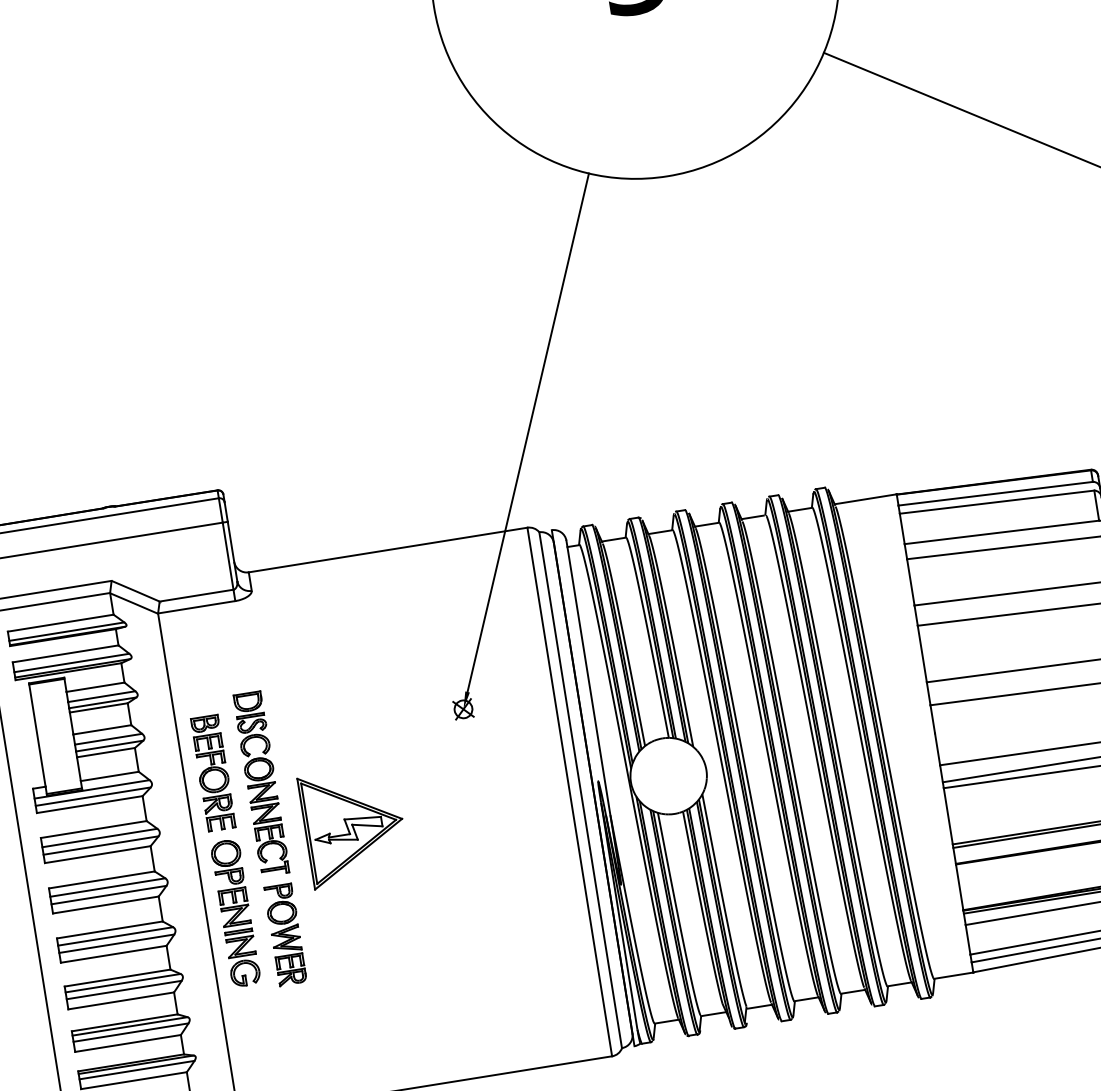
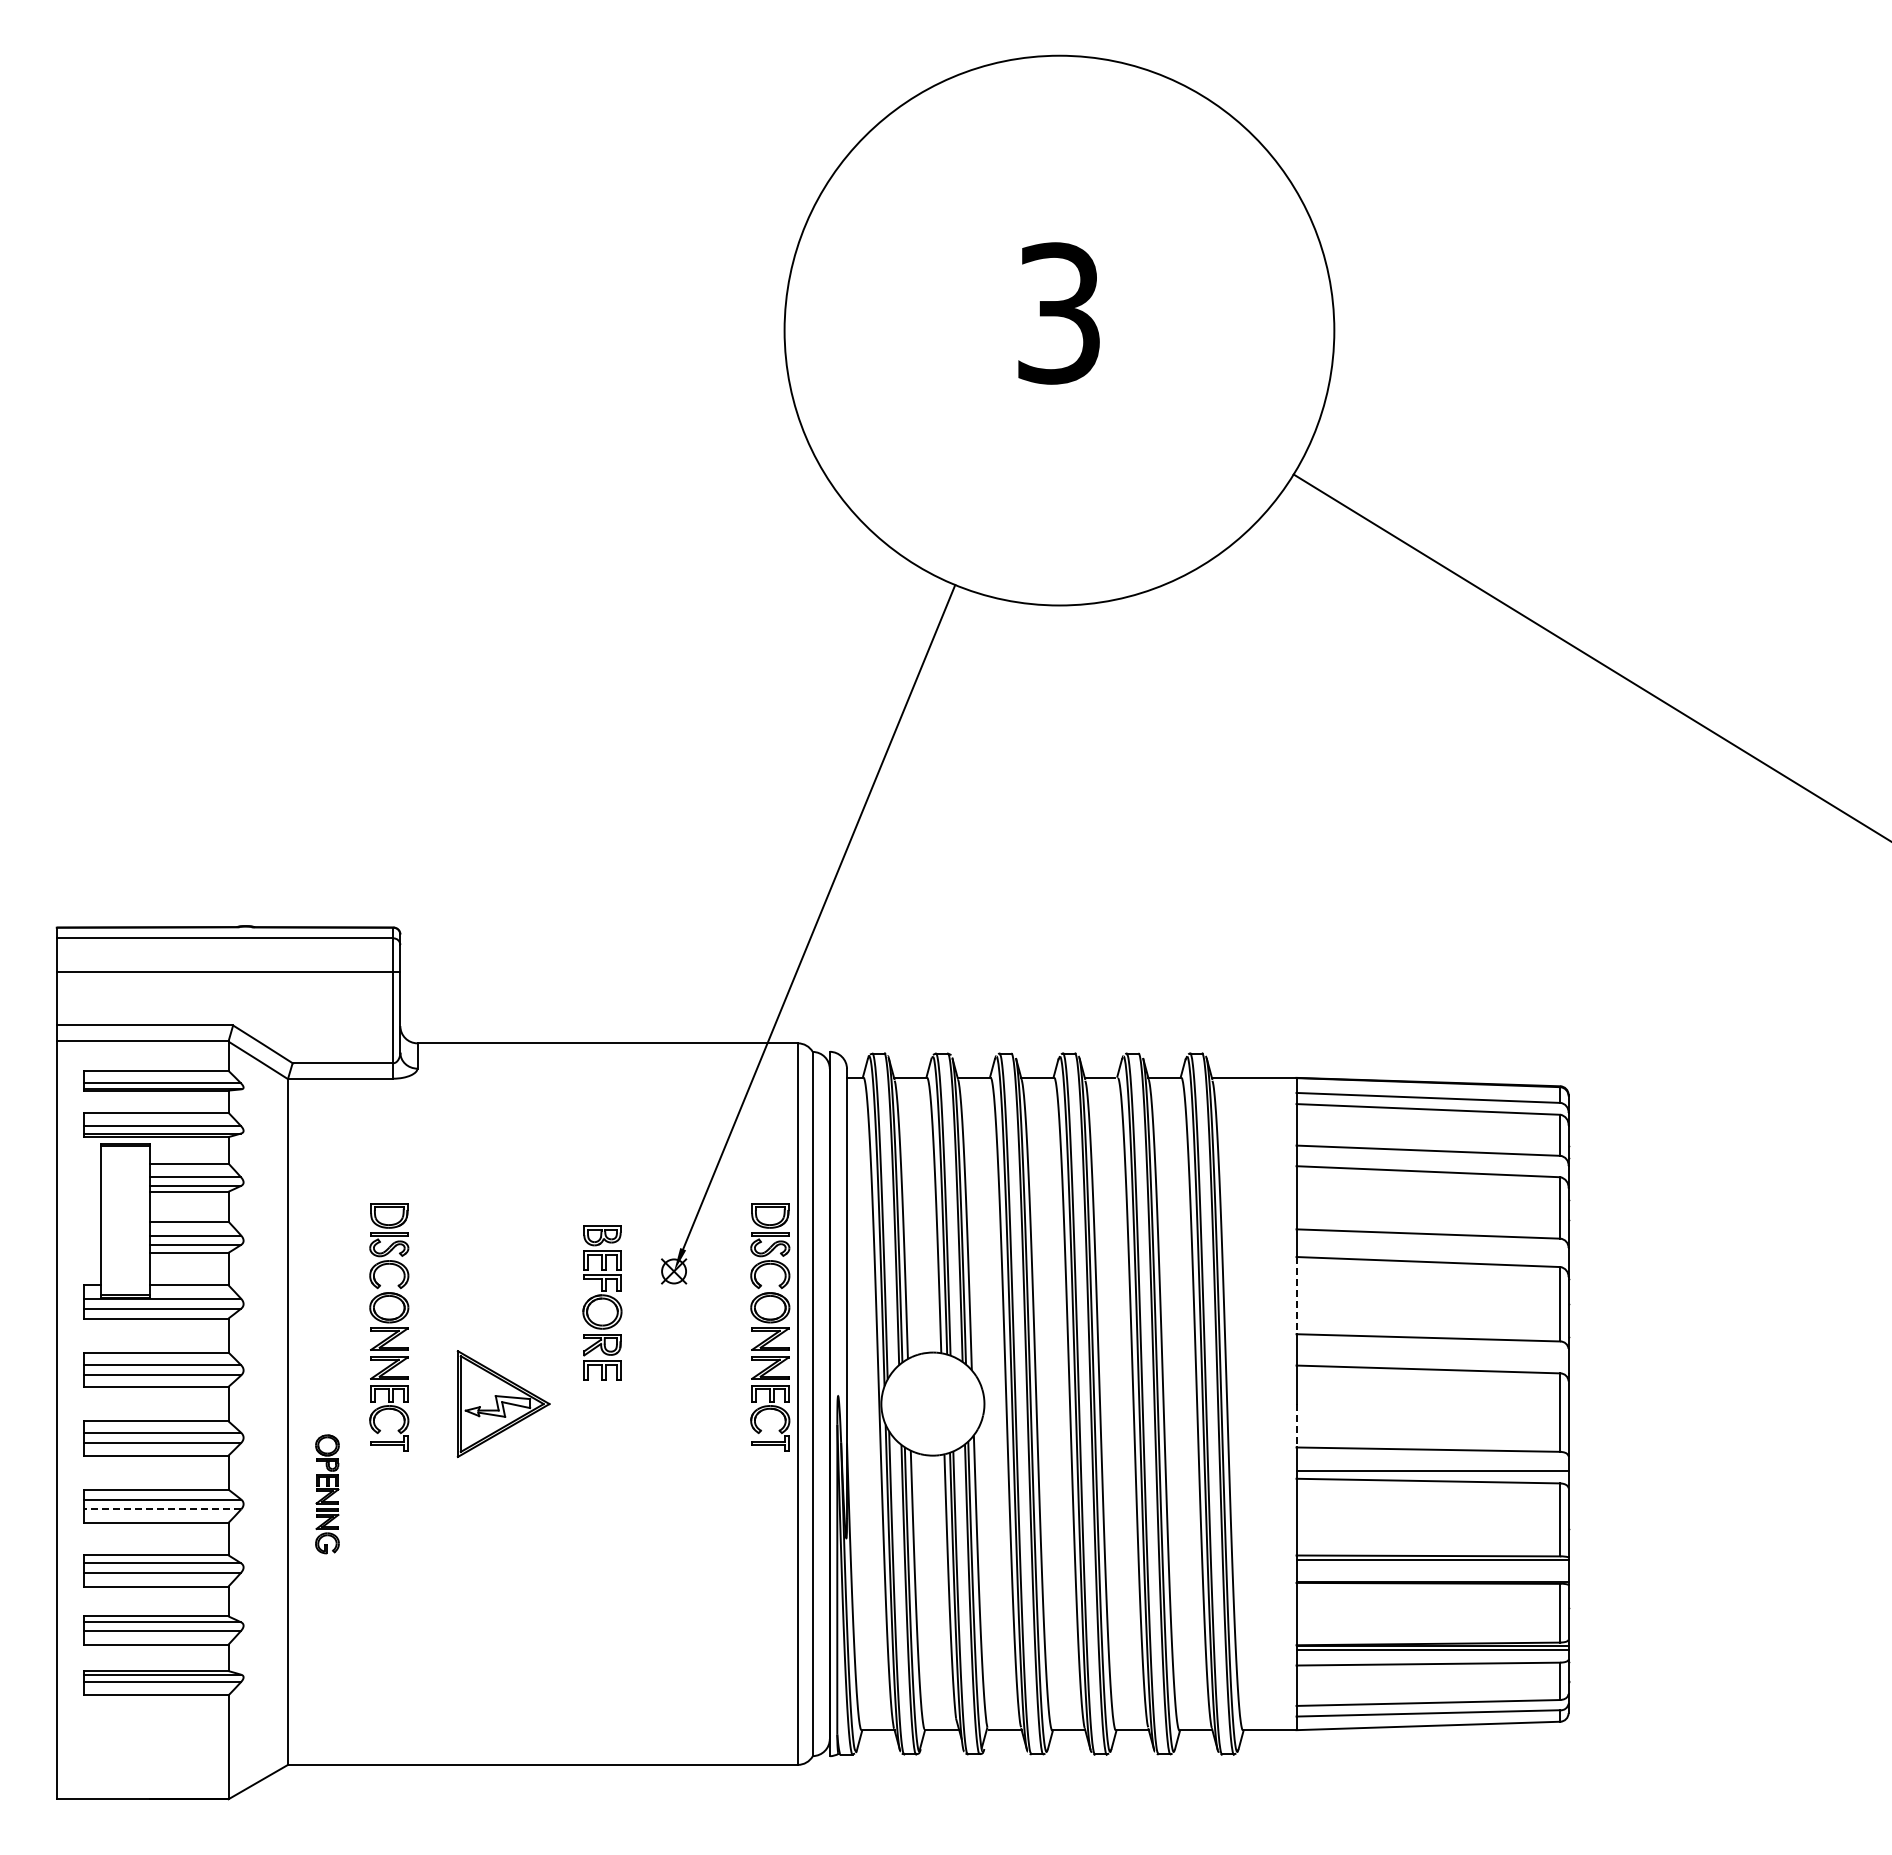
line: (922, 653) -> (1296, 1295), solid -> dashed
part: (540, 739) -> (770, 1327), added
line: (937, 749) -> (1296, 1425), solid -> dashed
part: (213, 772) -> (602, 1302), moved
part: (354, 826) -> (503, 1403), size x0.7
part: (235, 913) -> (327, 1494), size x0.6
part: (285, 934) -> (389, 1533), removed
line: (116, 943) -> (162, 1509), solid -> dashed

